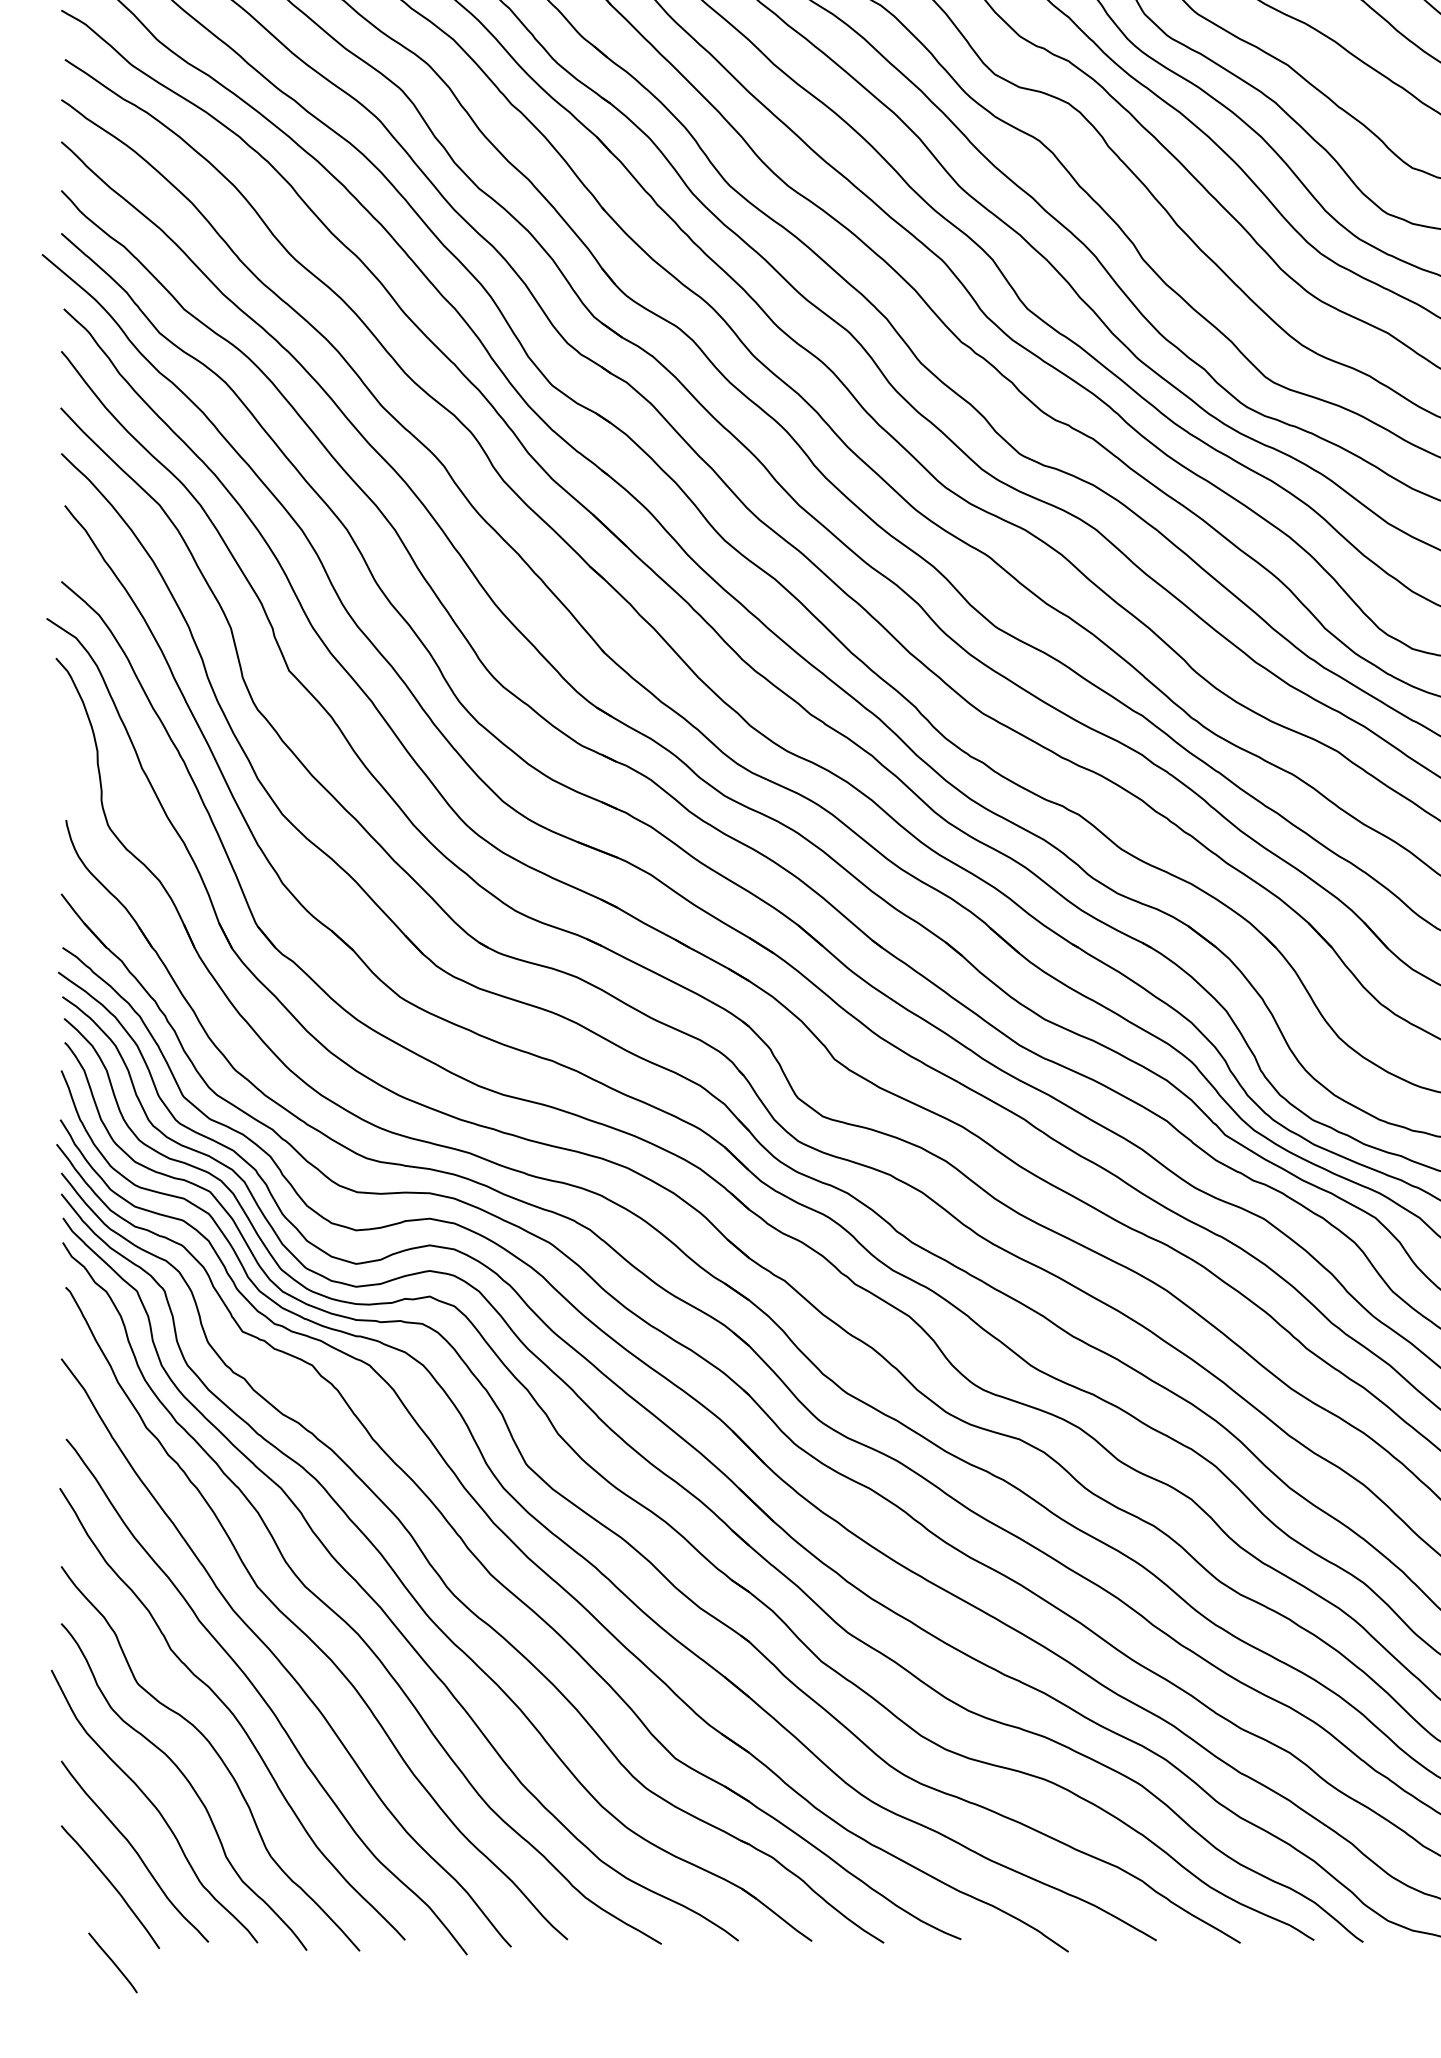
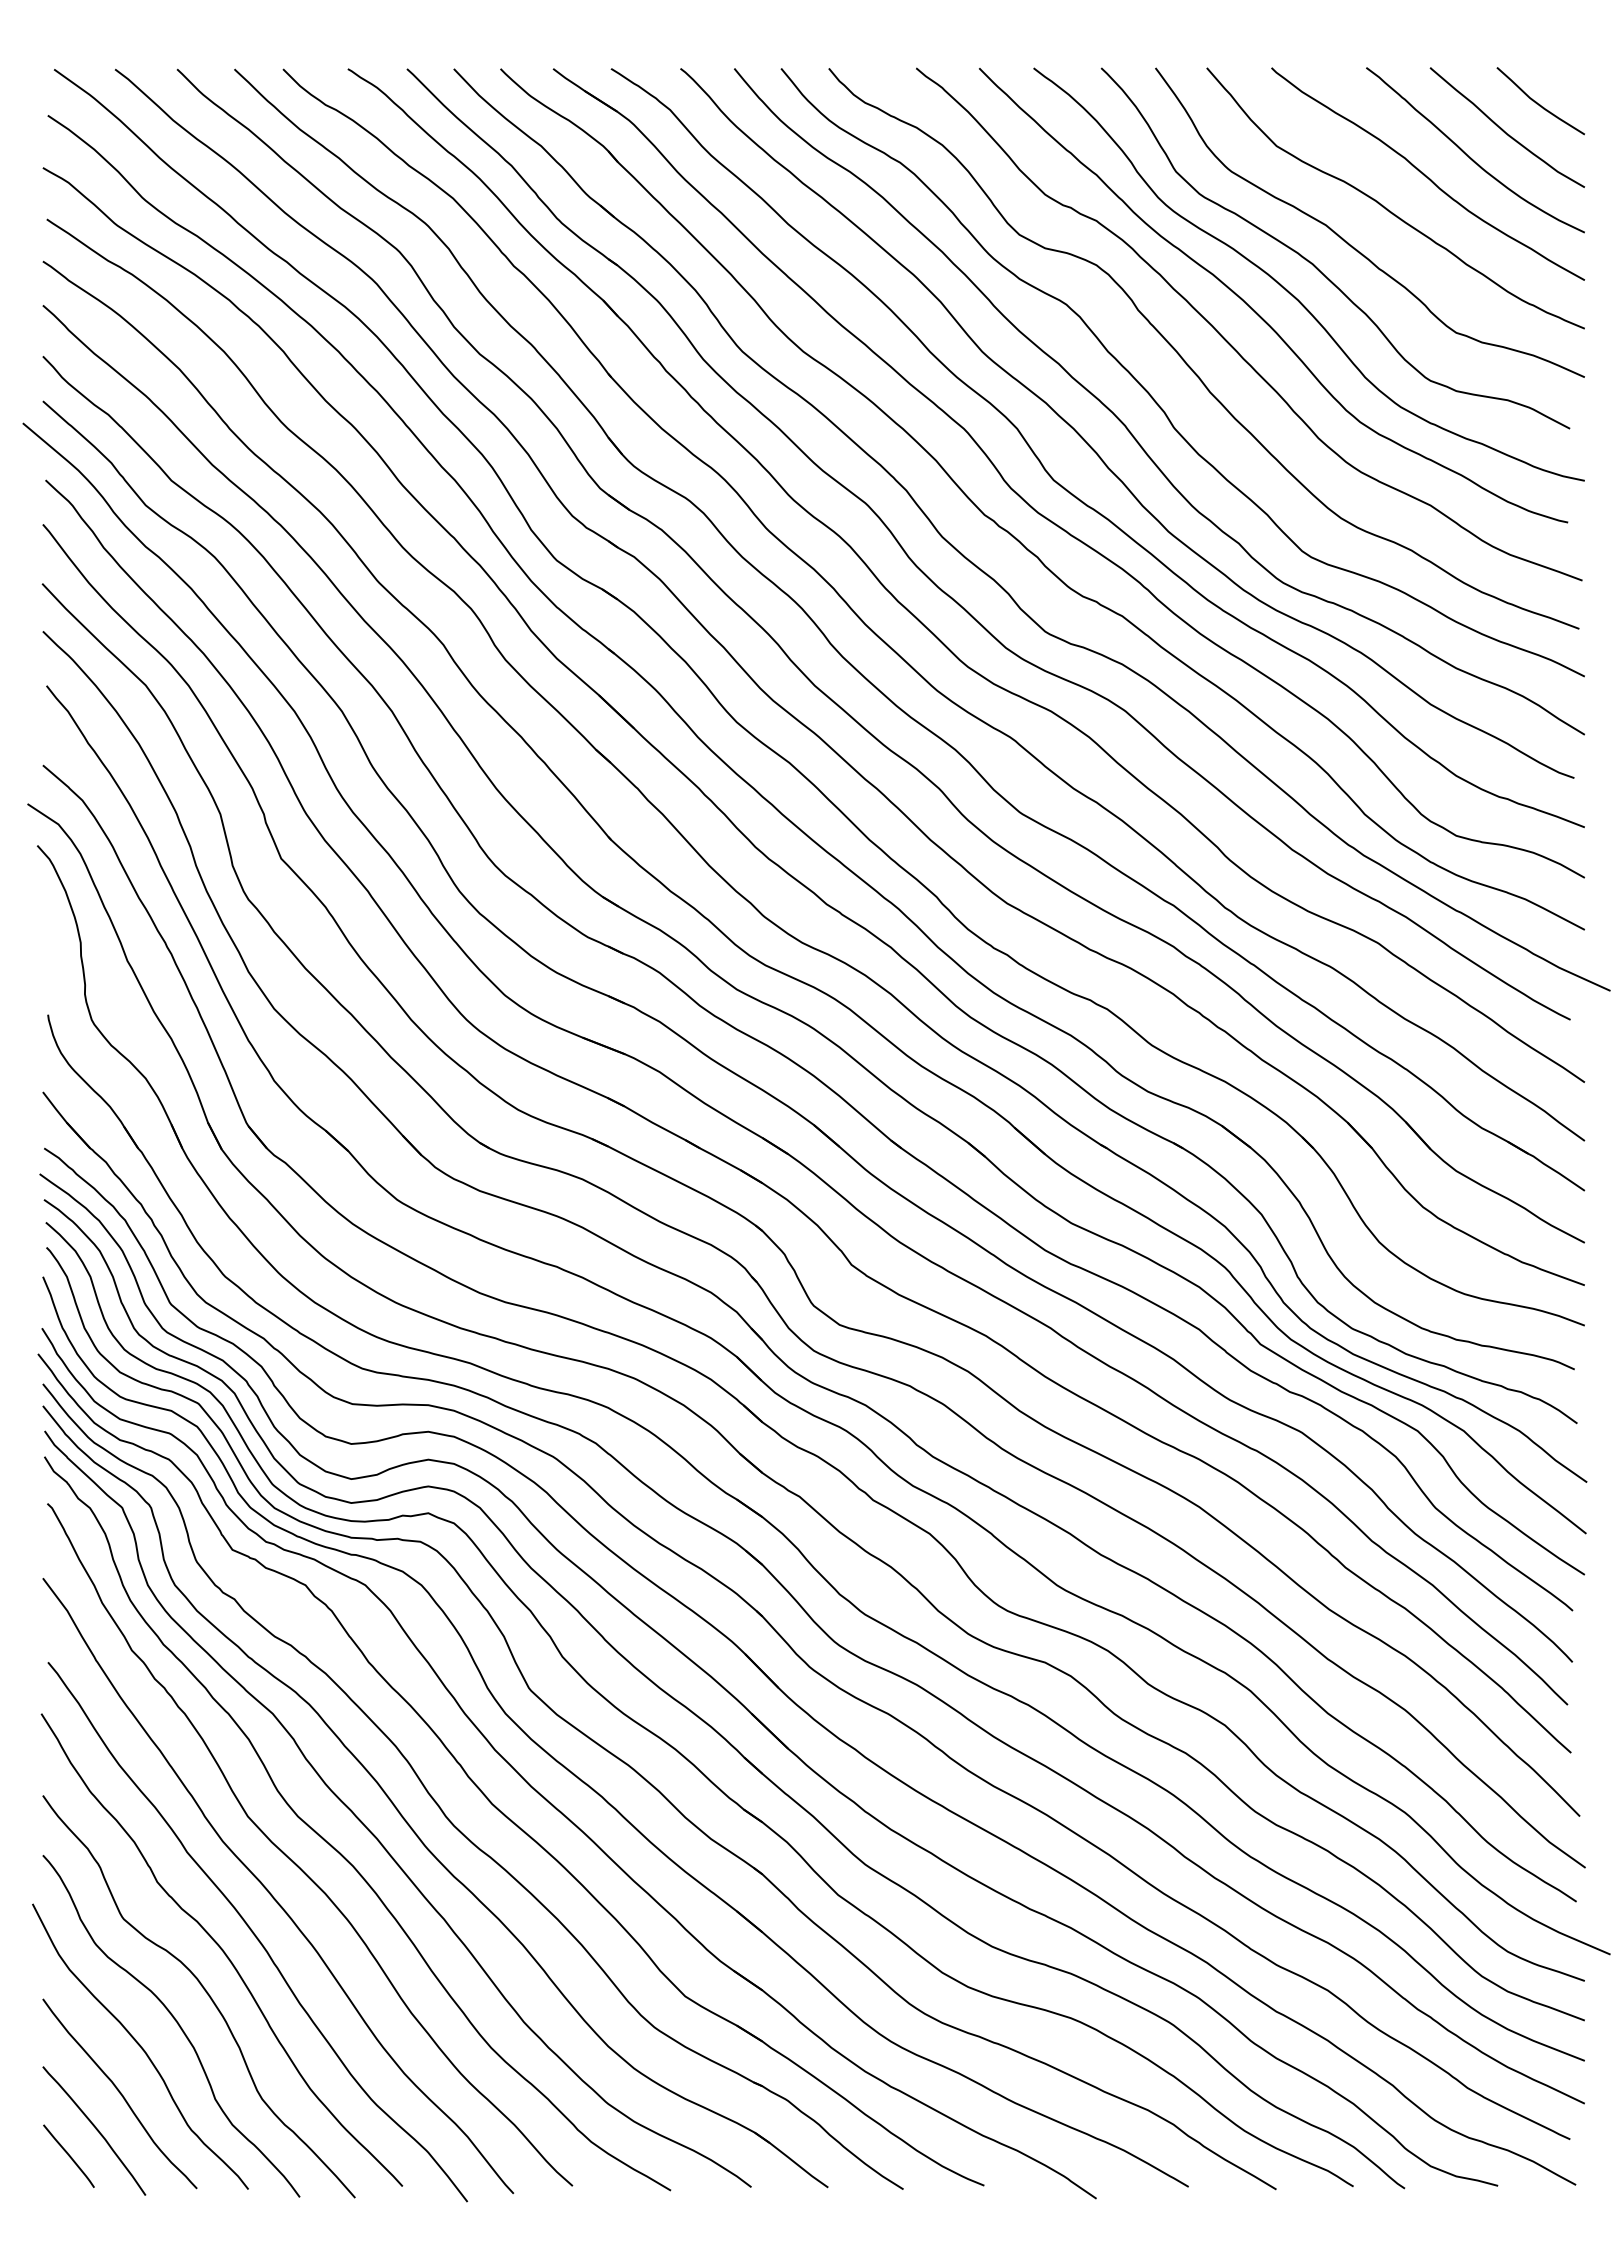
line: (112, 1962) -> (68, 2155), moved

